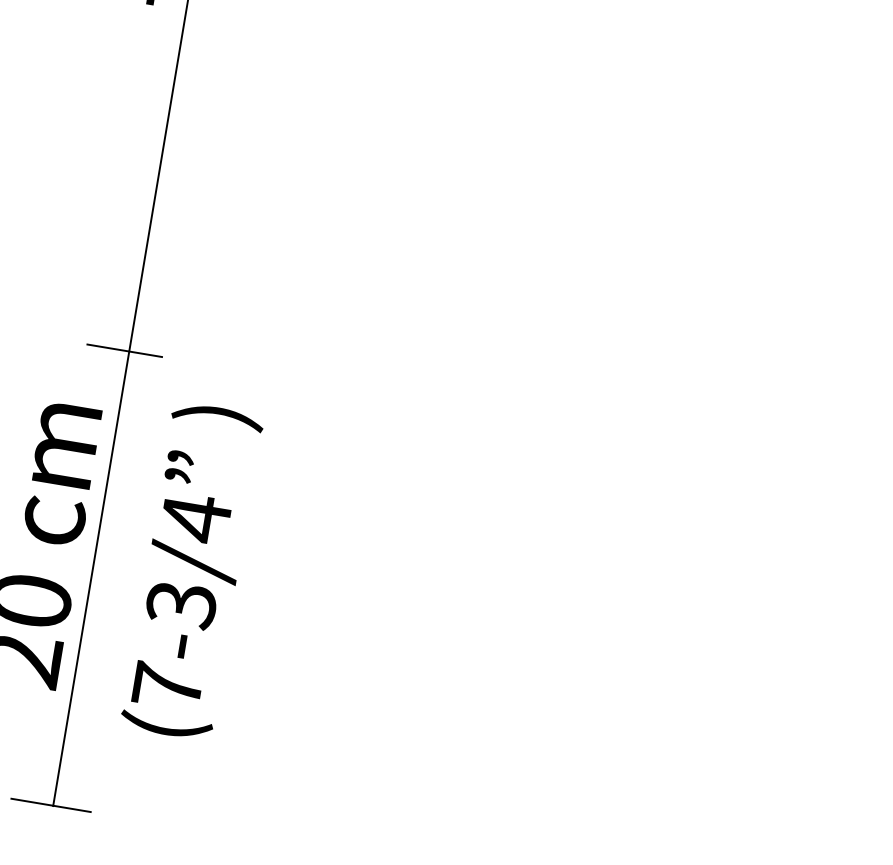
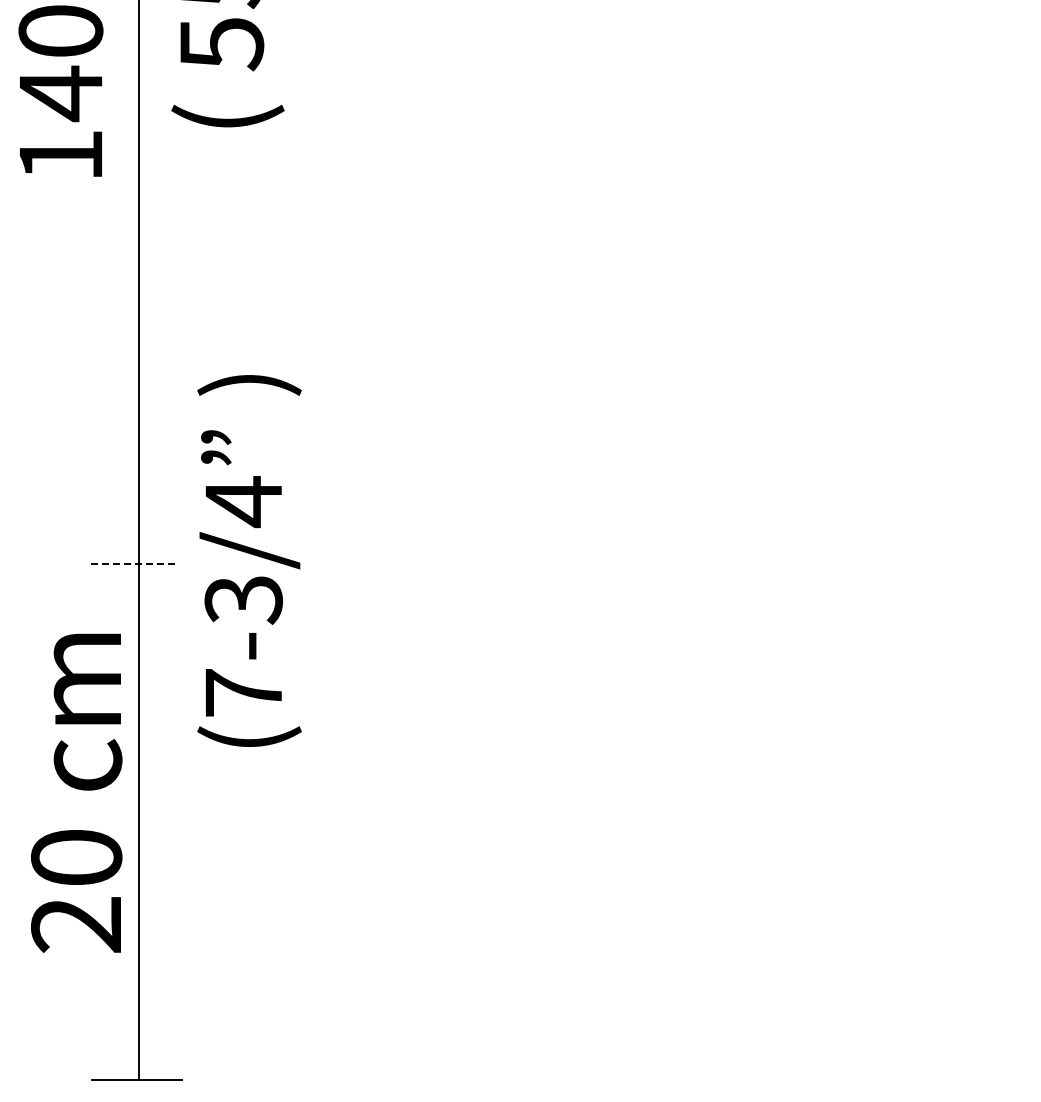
line: (125, 350) -> (134, 563), solid -> dashed
text: (192, 570) -> (249, 560), moved

